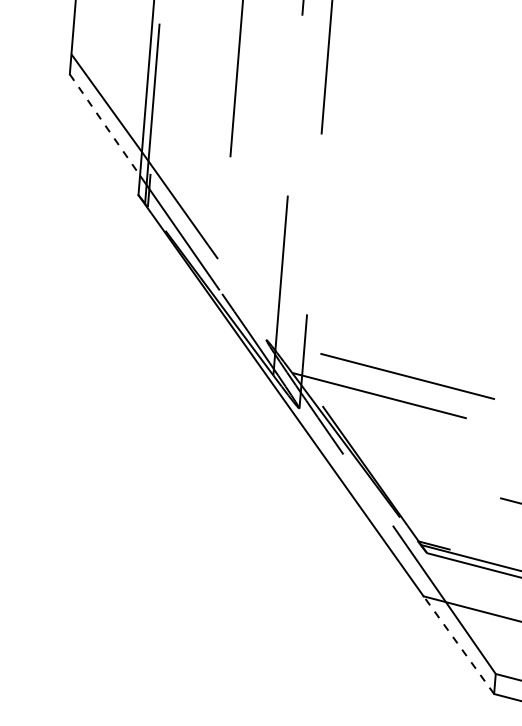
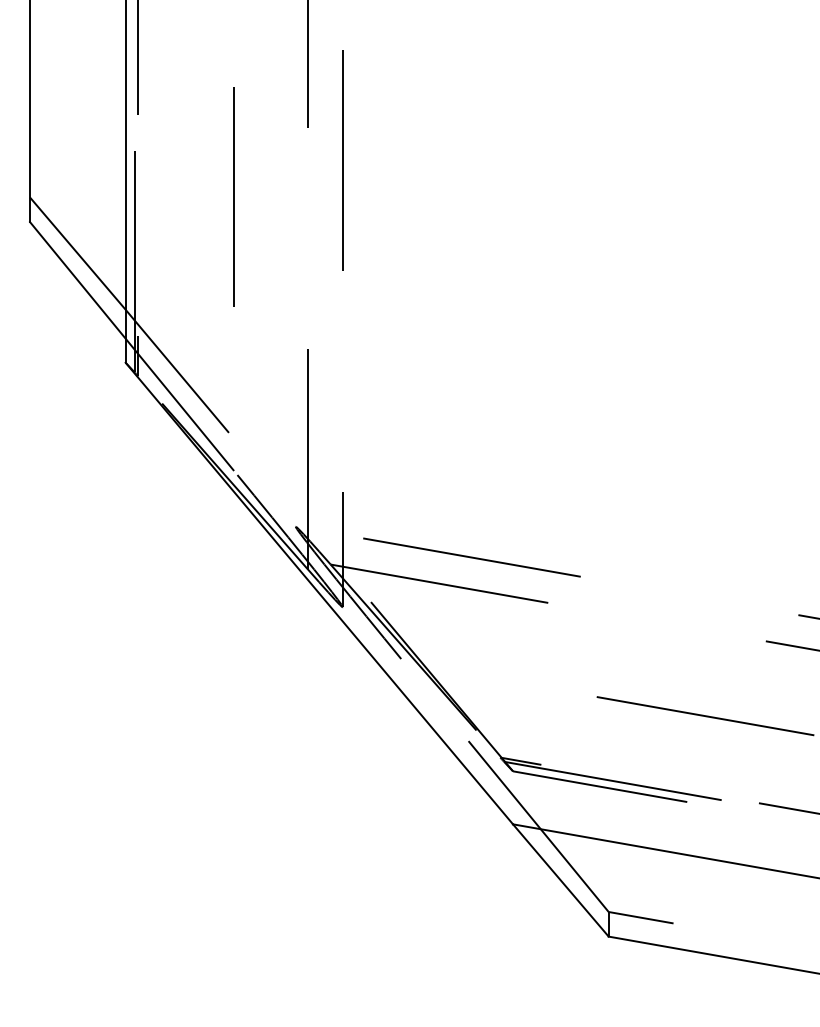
line: (105, 125) -> (78, 280), dashed -> solid
line: (458, 645) -> (560, 880), dashed -> solid

